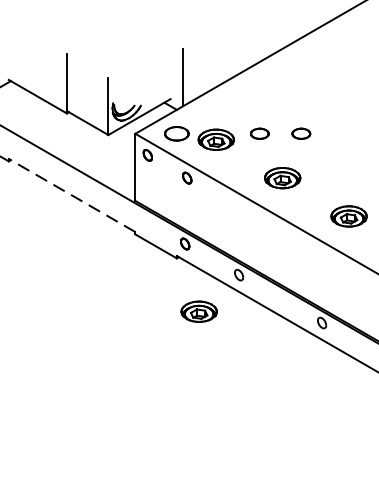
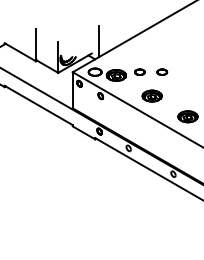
line: (71, 195) -> (38, 105), dashed -> solid
part: (197, 310) -> (106, 167), removed

